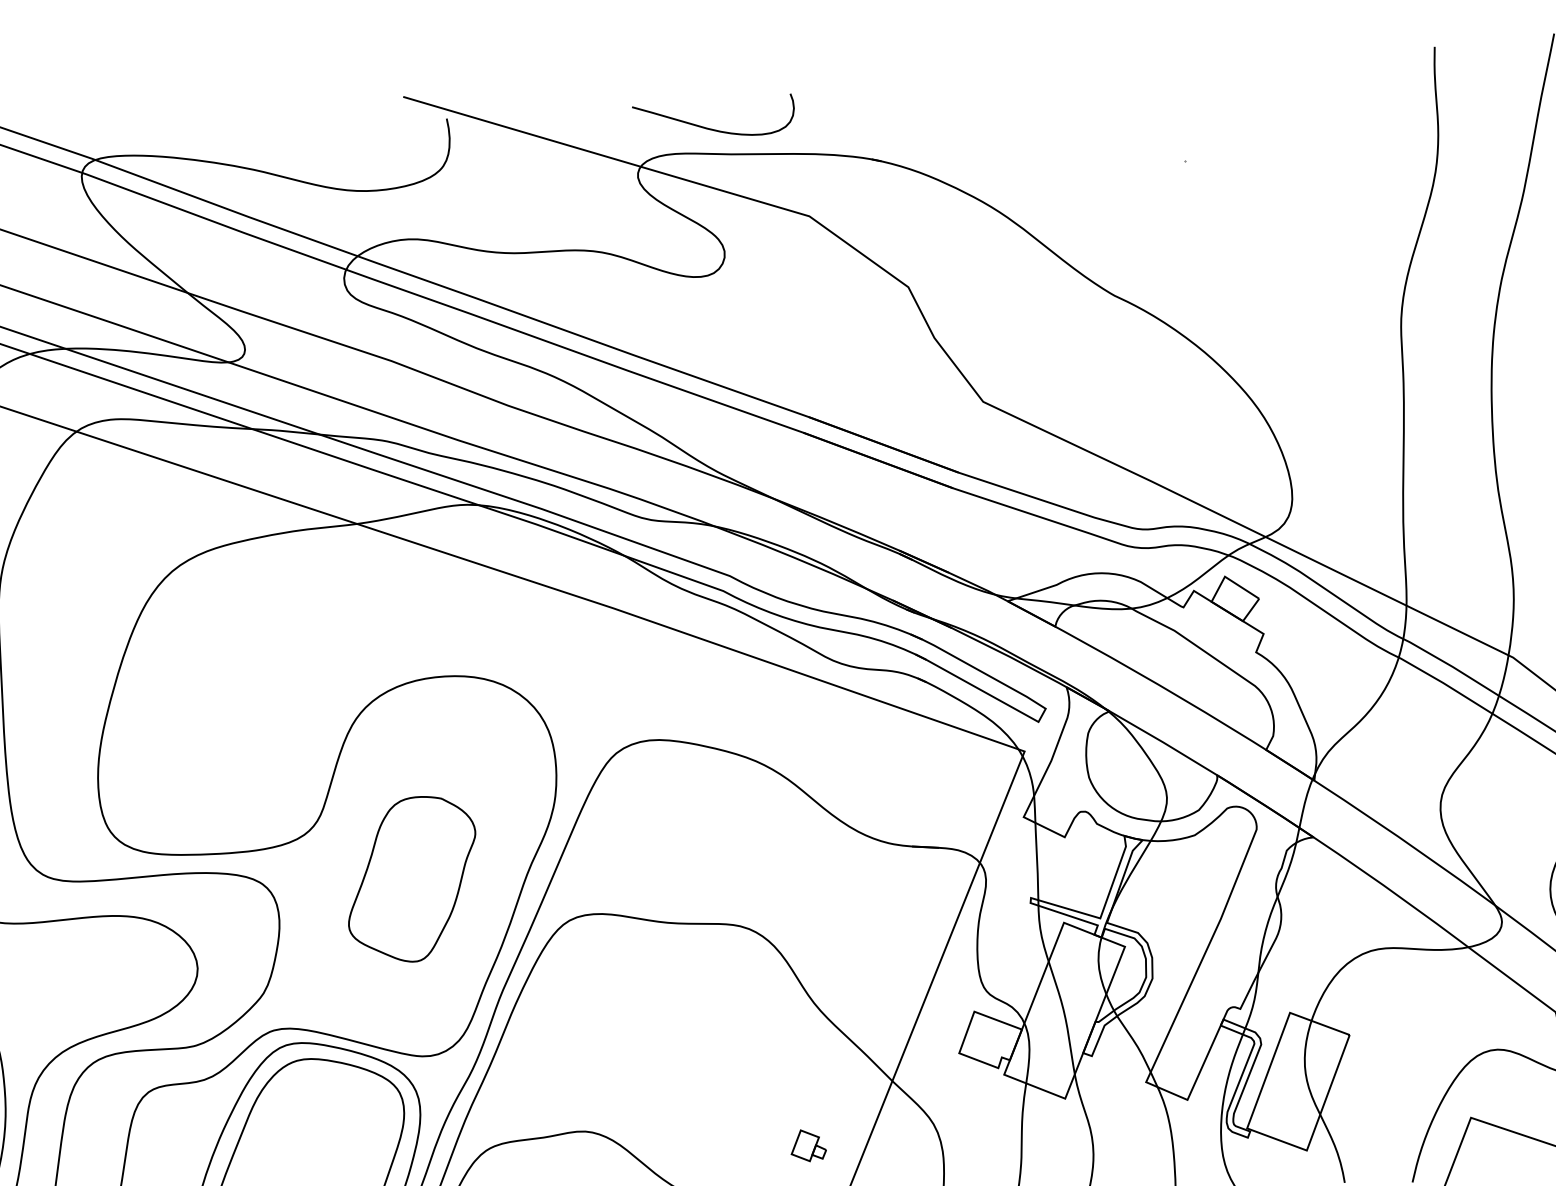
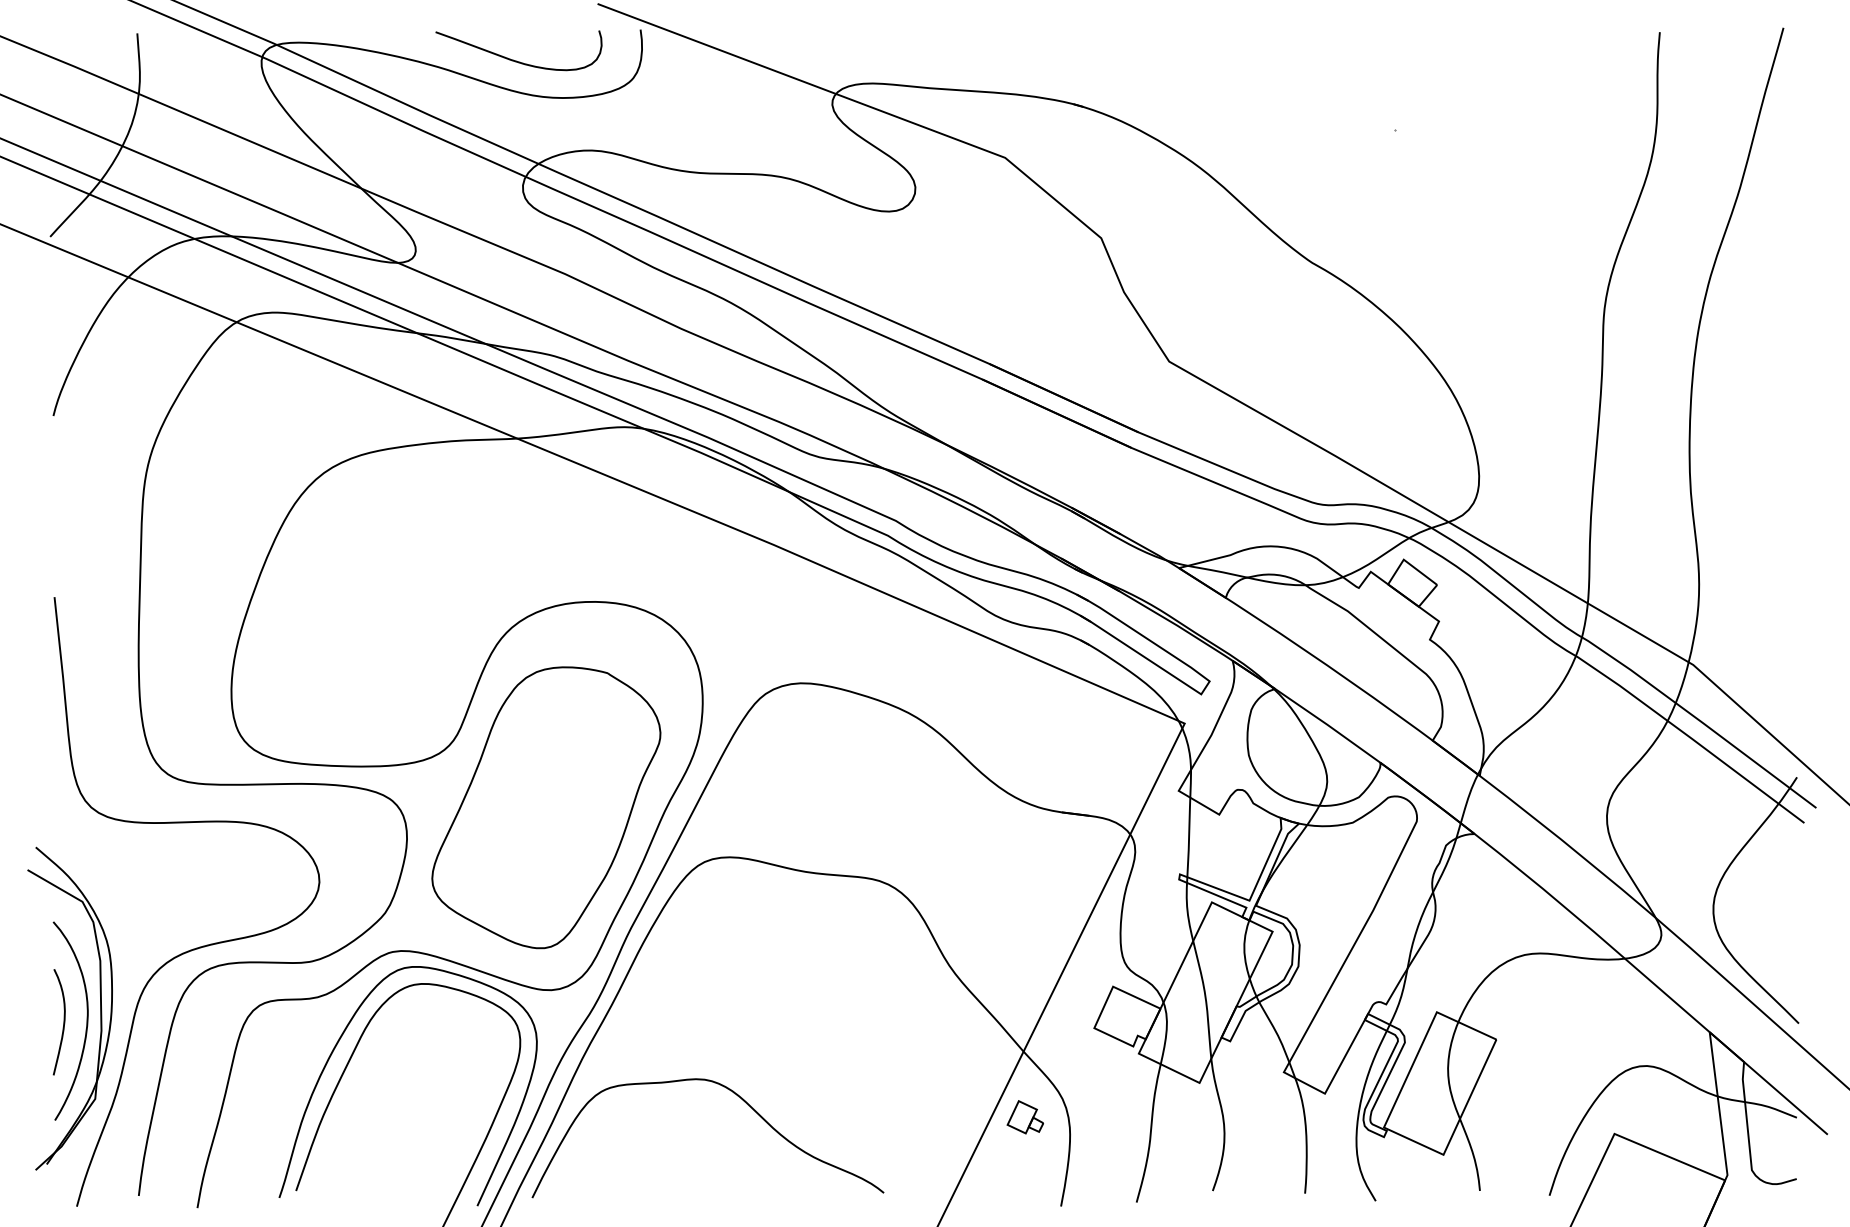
curve: (712, 128) -> (516, 60), moved
part: (412, 879) -> (546, 807), size x1.67
part: (807, 1145) -> (1024, 1117), moved

